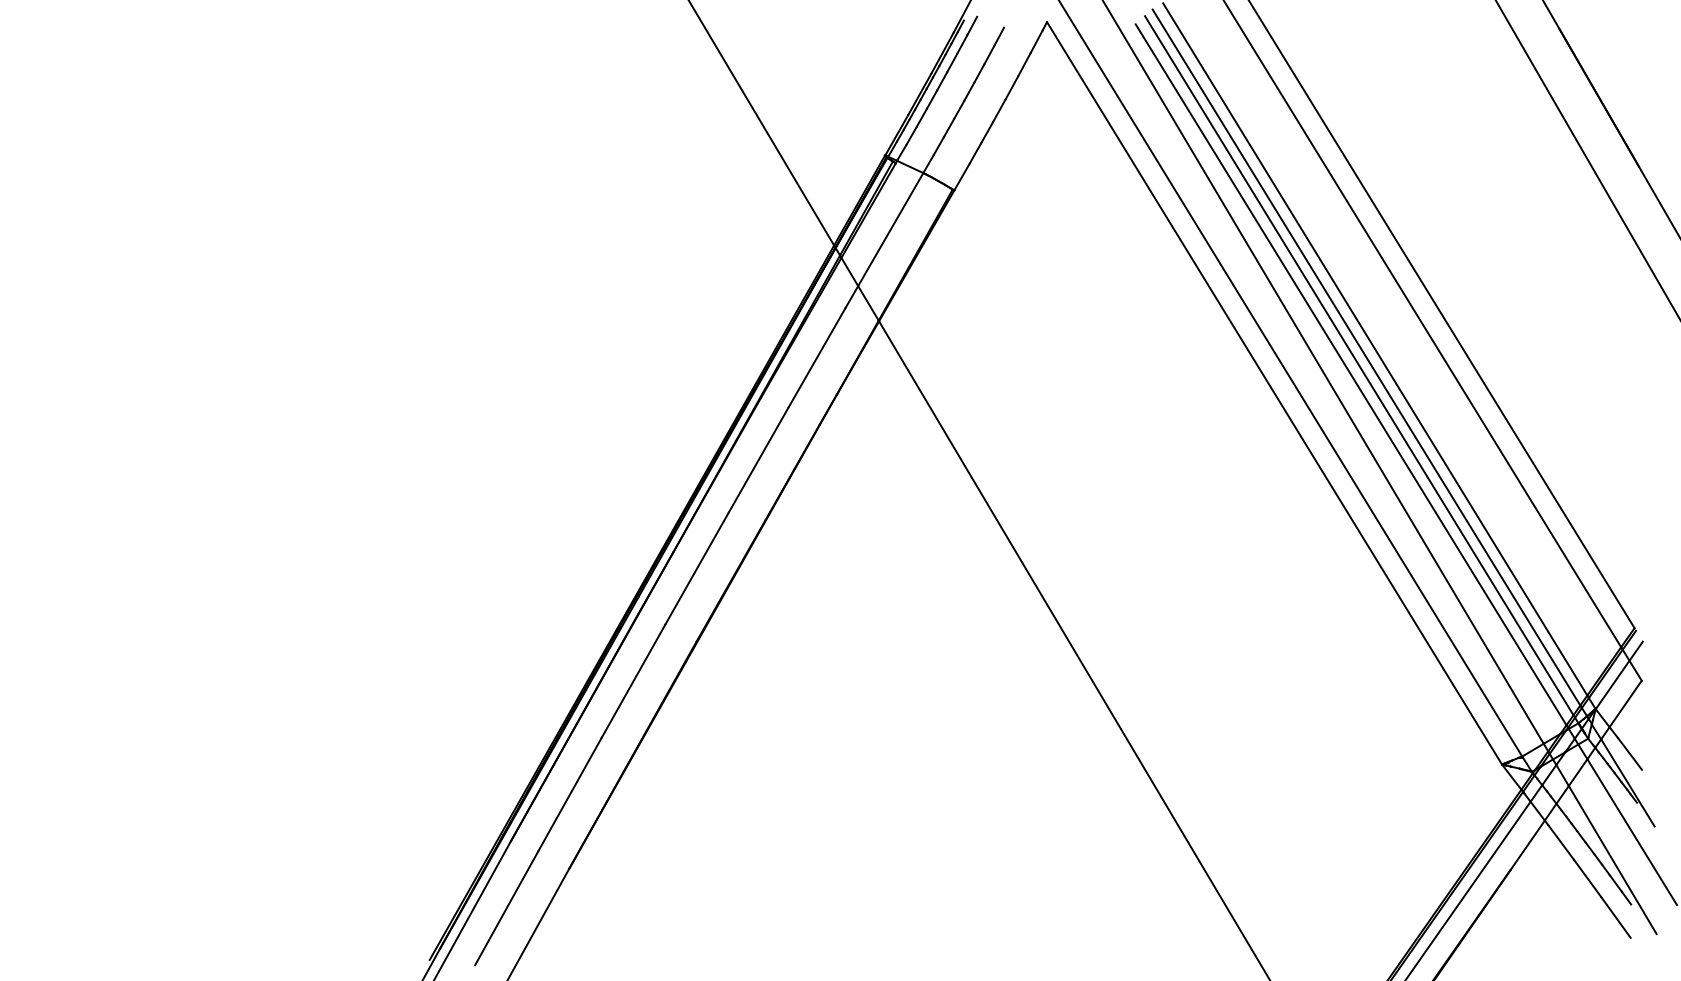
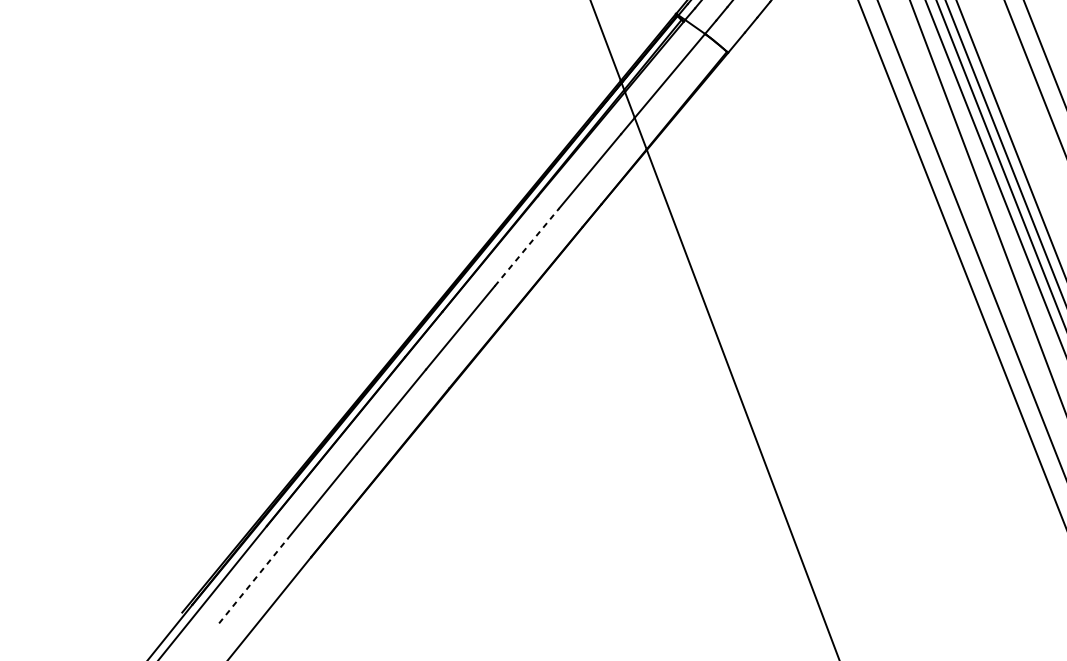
line: (758, 459) -> (527, 246), solid -> dashed
line: (506, 907) -> (253, 580), solid -> dashed

